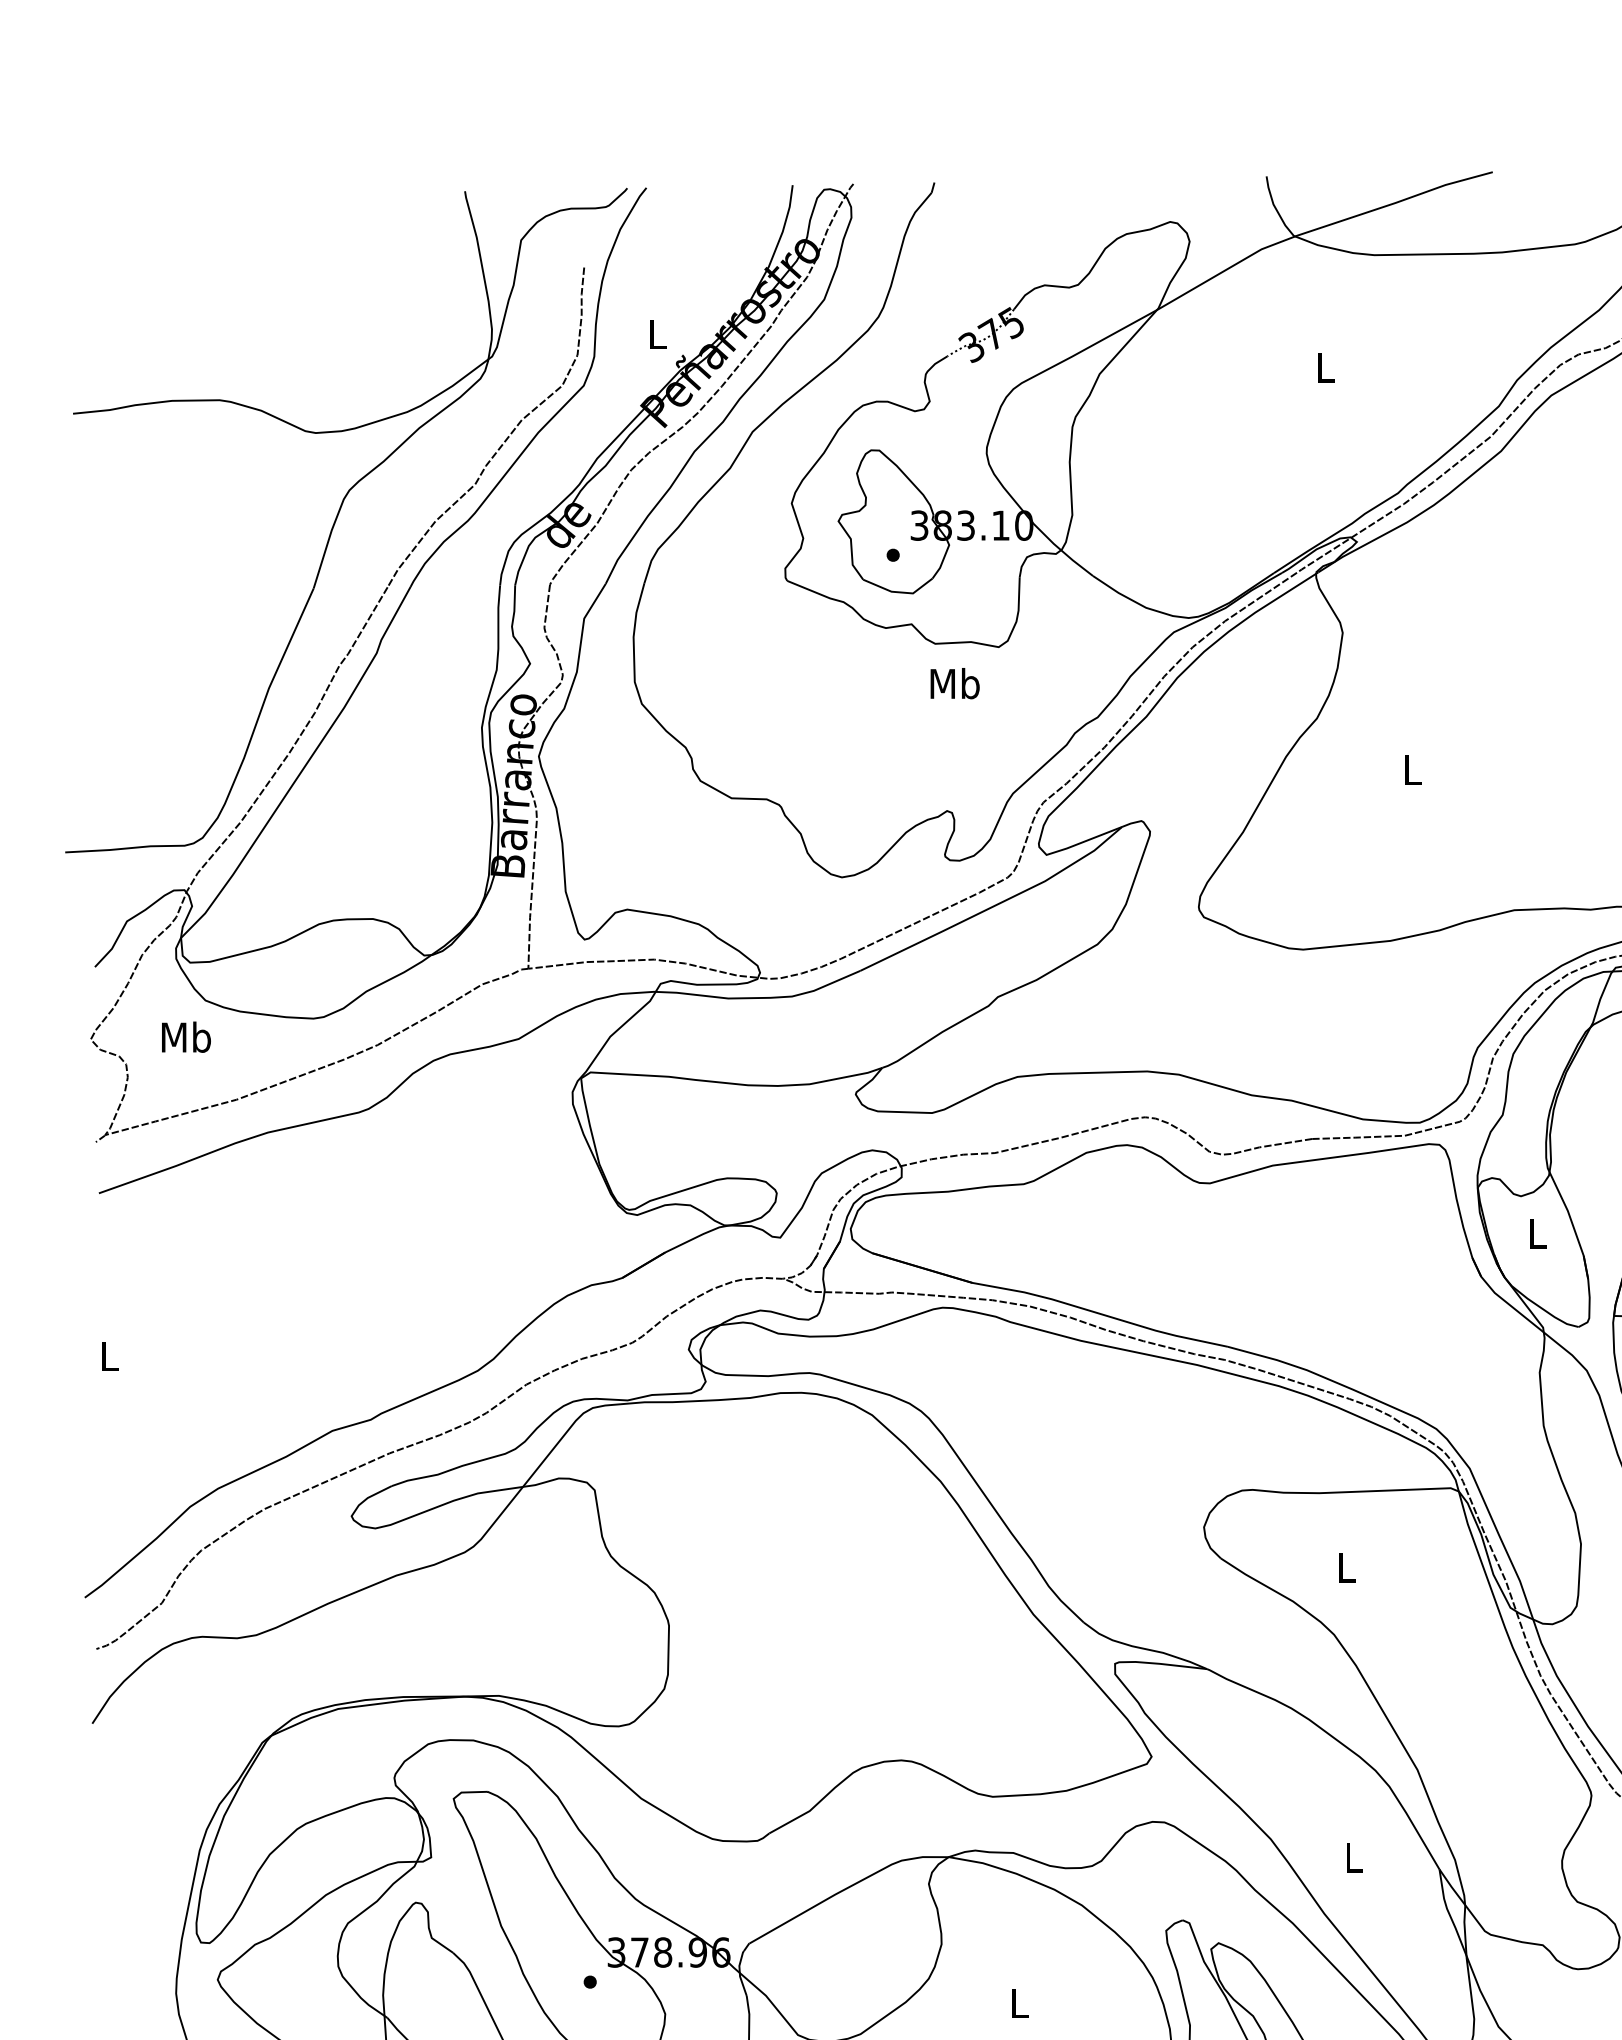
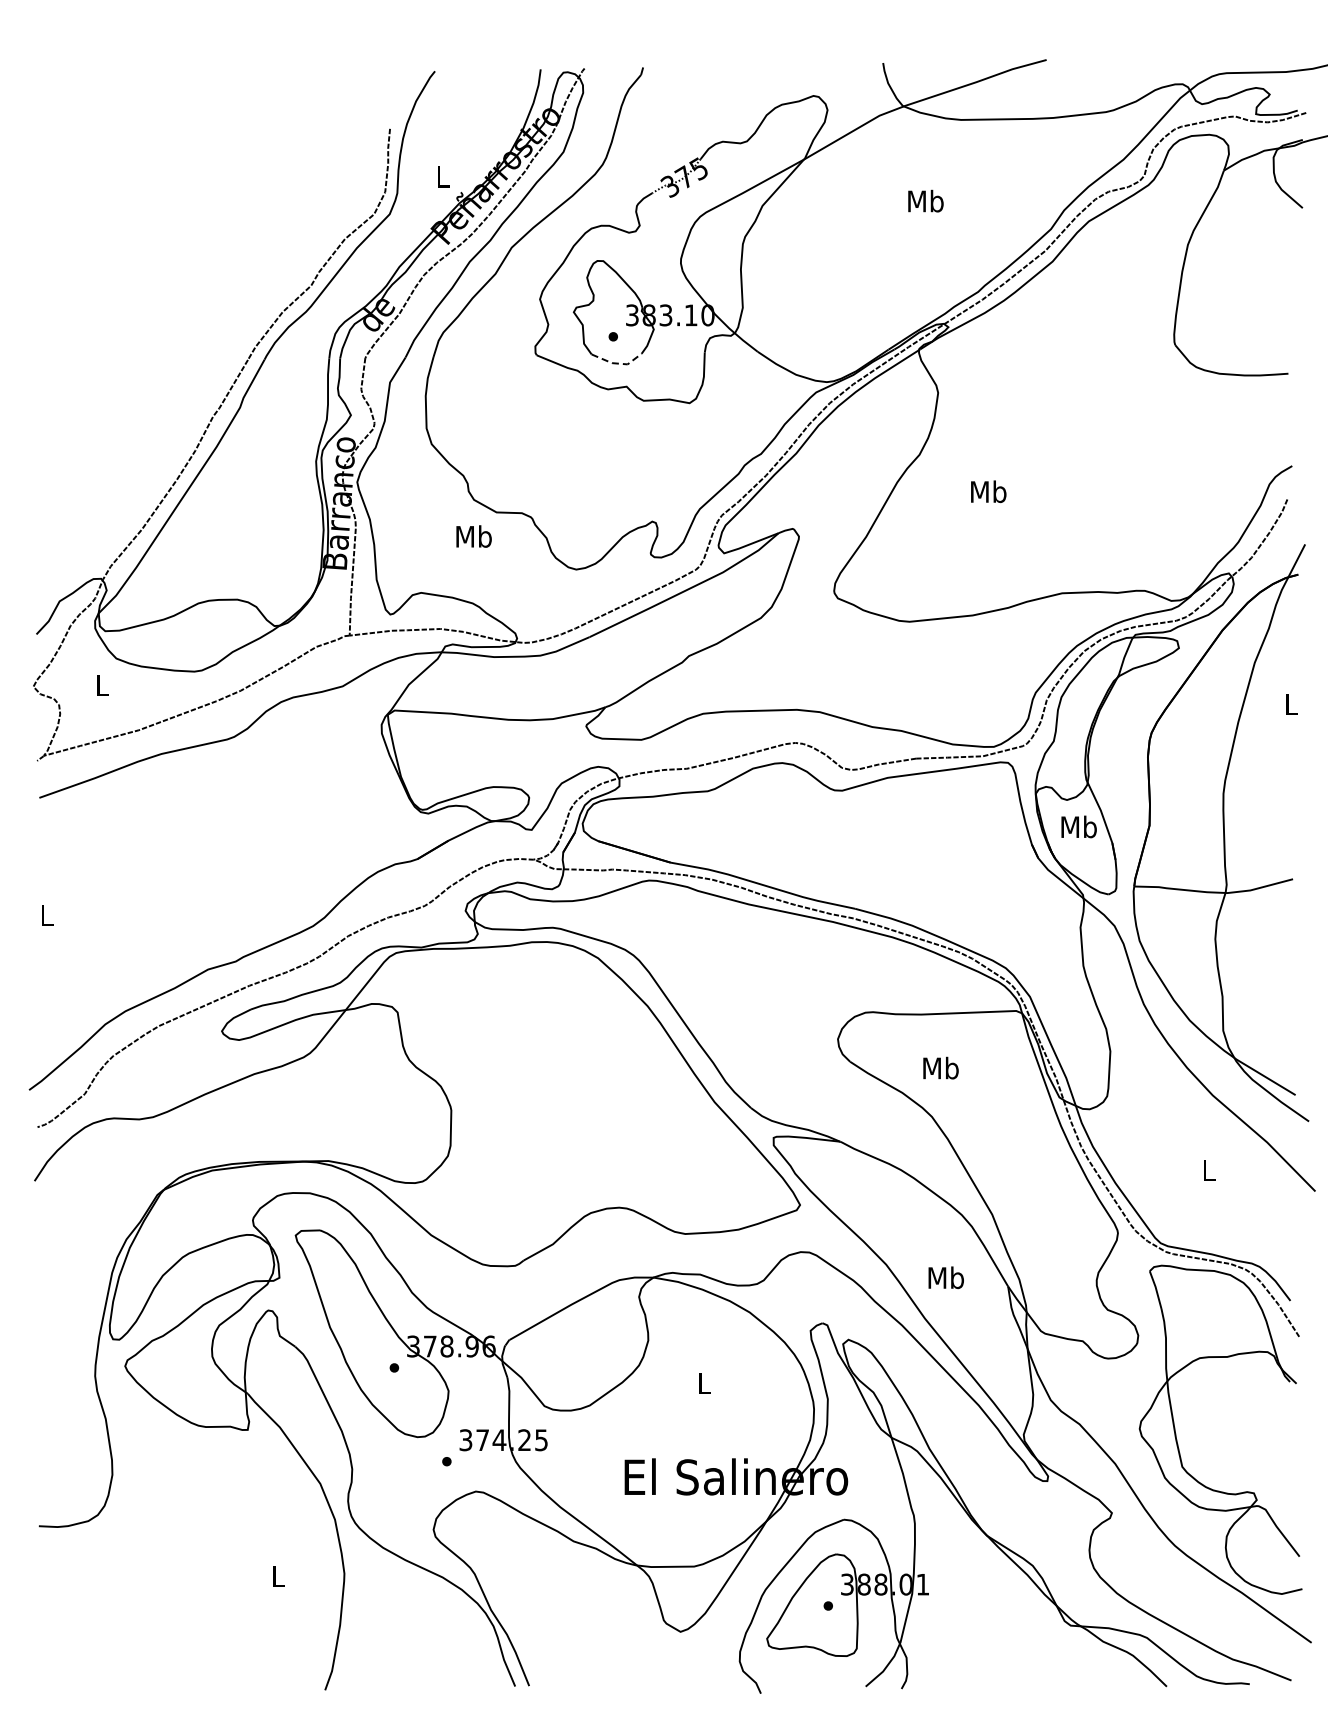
text: (1325, 366) -> (925, 200), L -> Mb
part: (338, 517) -> (212, 309), removed
line: (898, 592) -> (617, 363), solid -> dashed
text: (954, 683) -> (473, 536), moved
text: (1412, 769) -> (988, 491), L -> Mb
text: (186, 1036) -> (102, 684), Mb -> L
text: (1536, 1232) -> (1078, 826), L -> Mb
text: (1345, 1566) -> (940, 1067), L -> Mb
text: (1352, 1857) -> (945, 1277), L -> Mb

